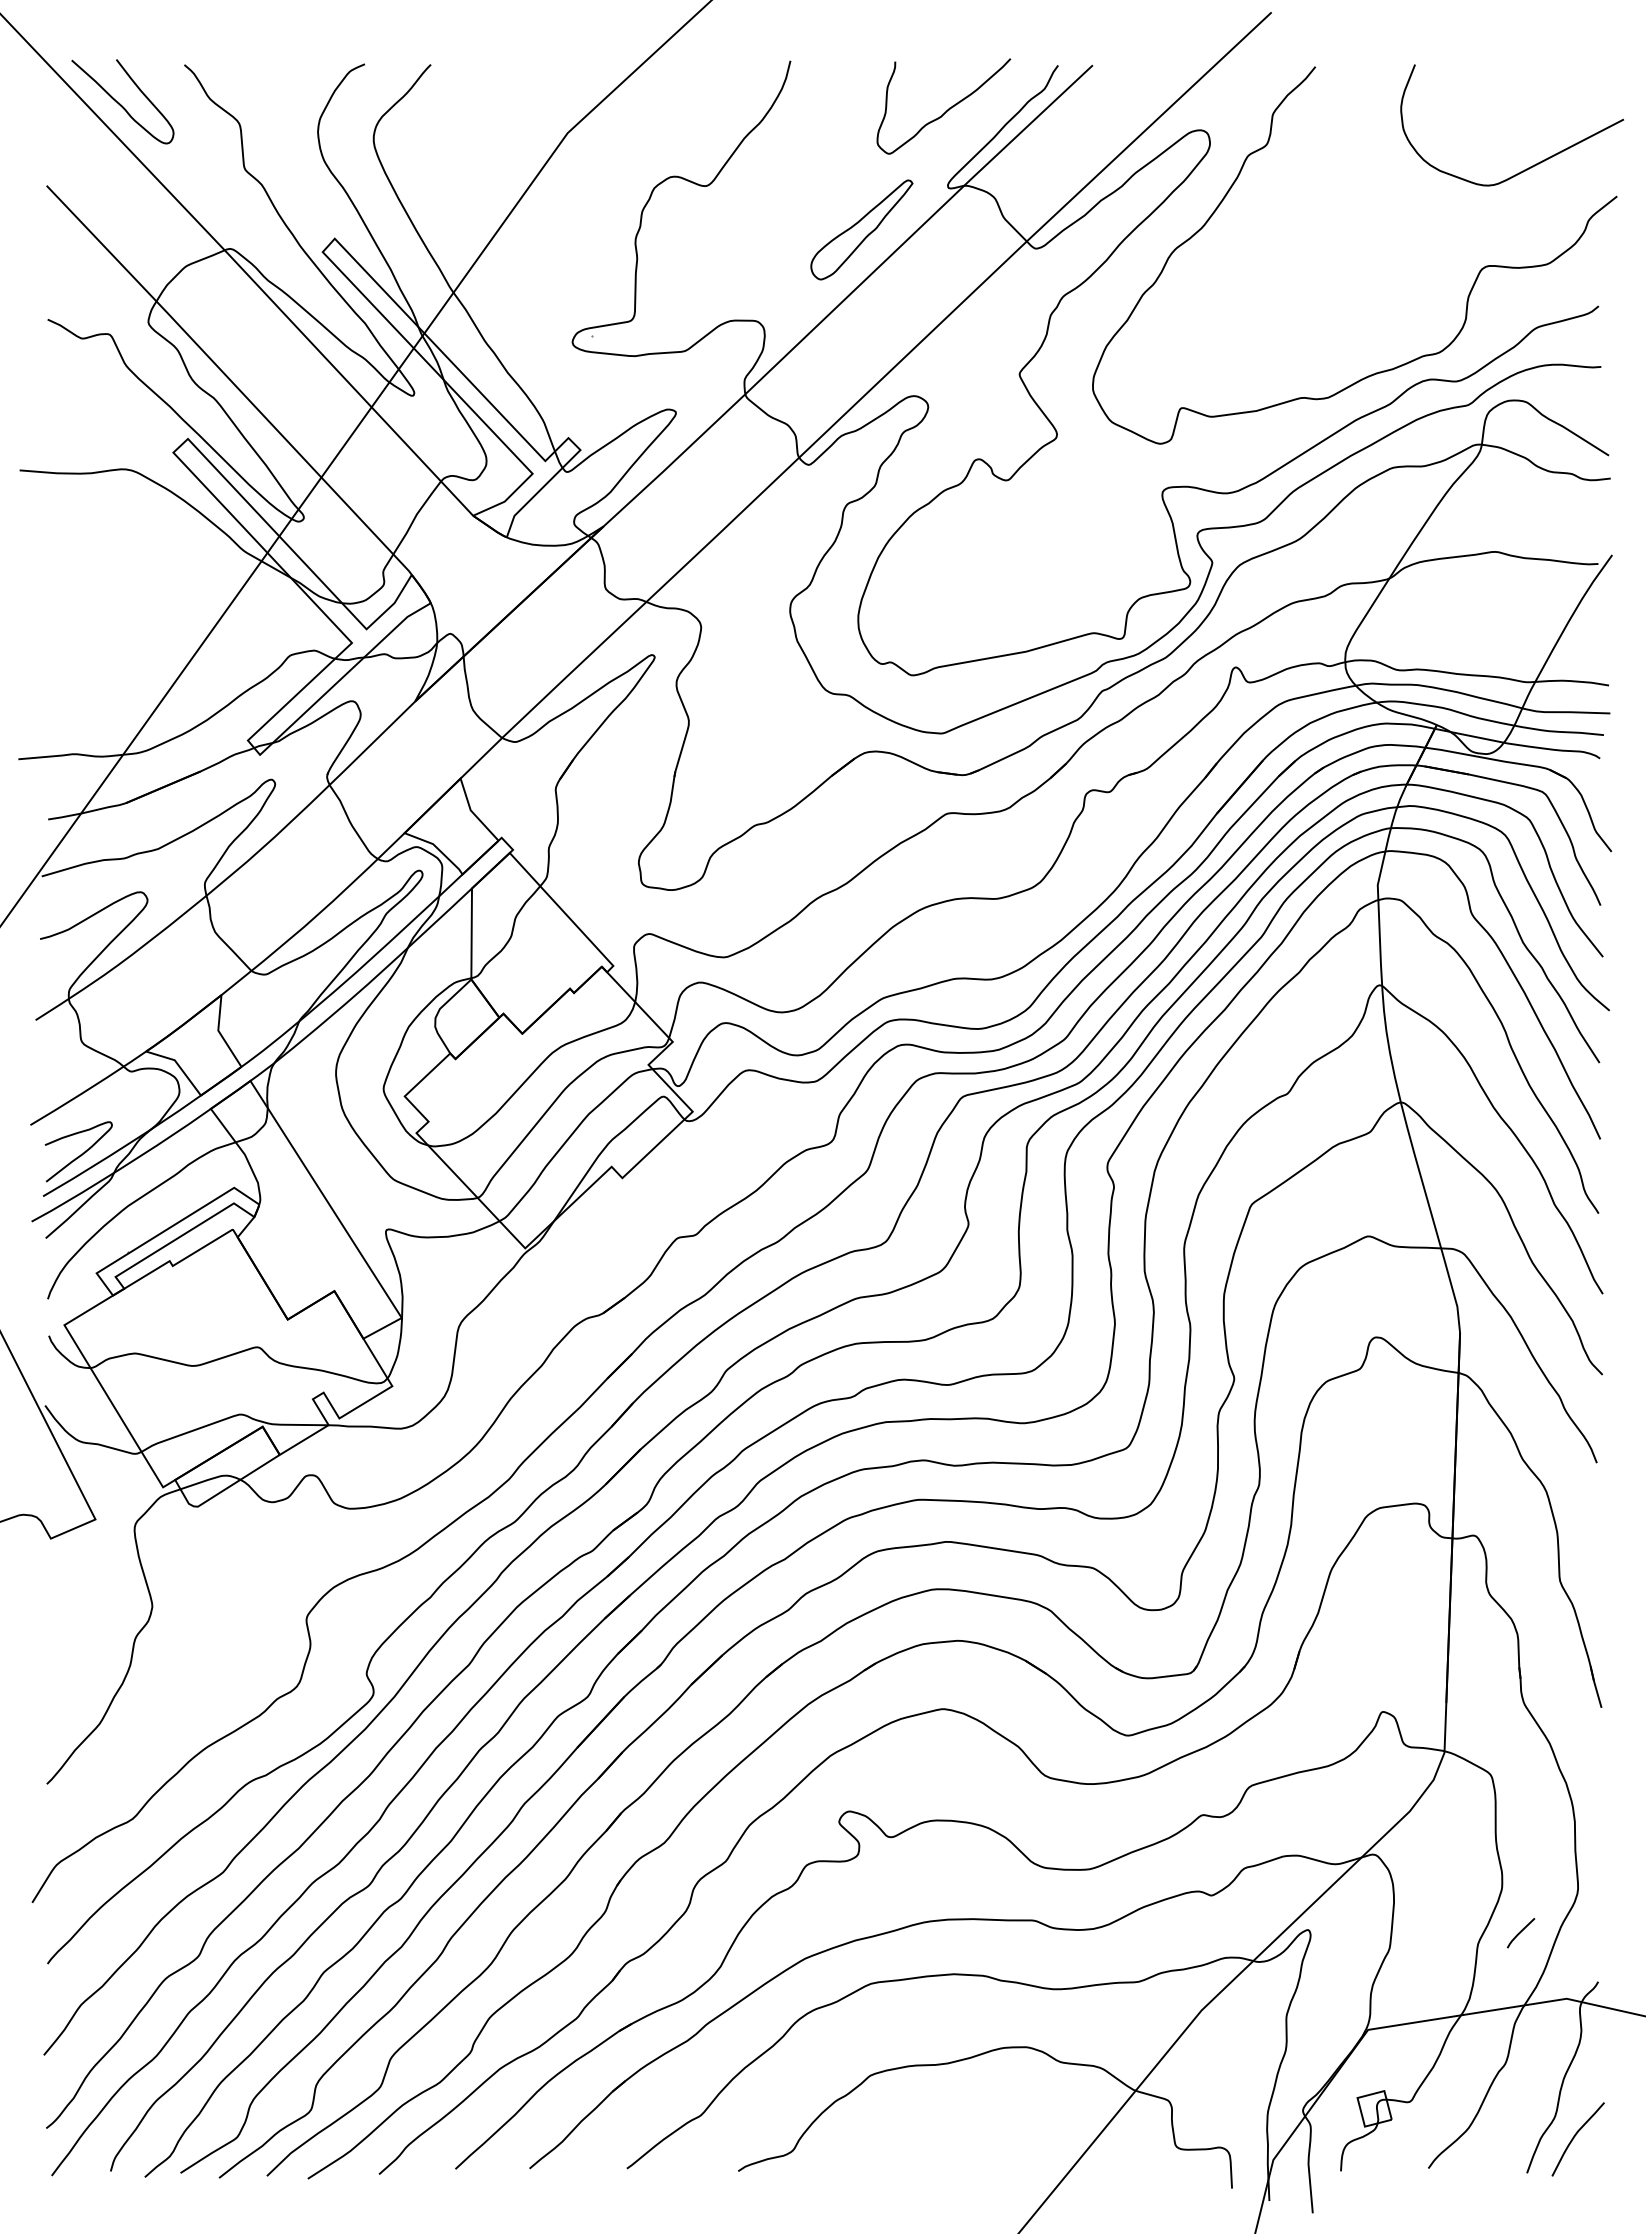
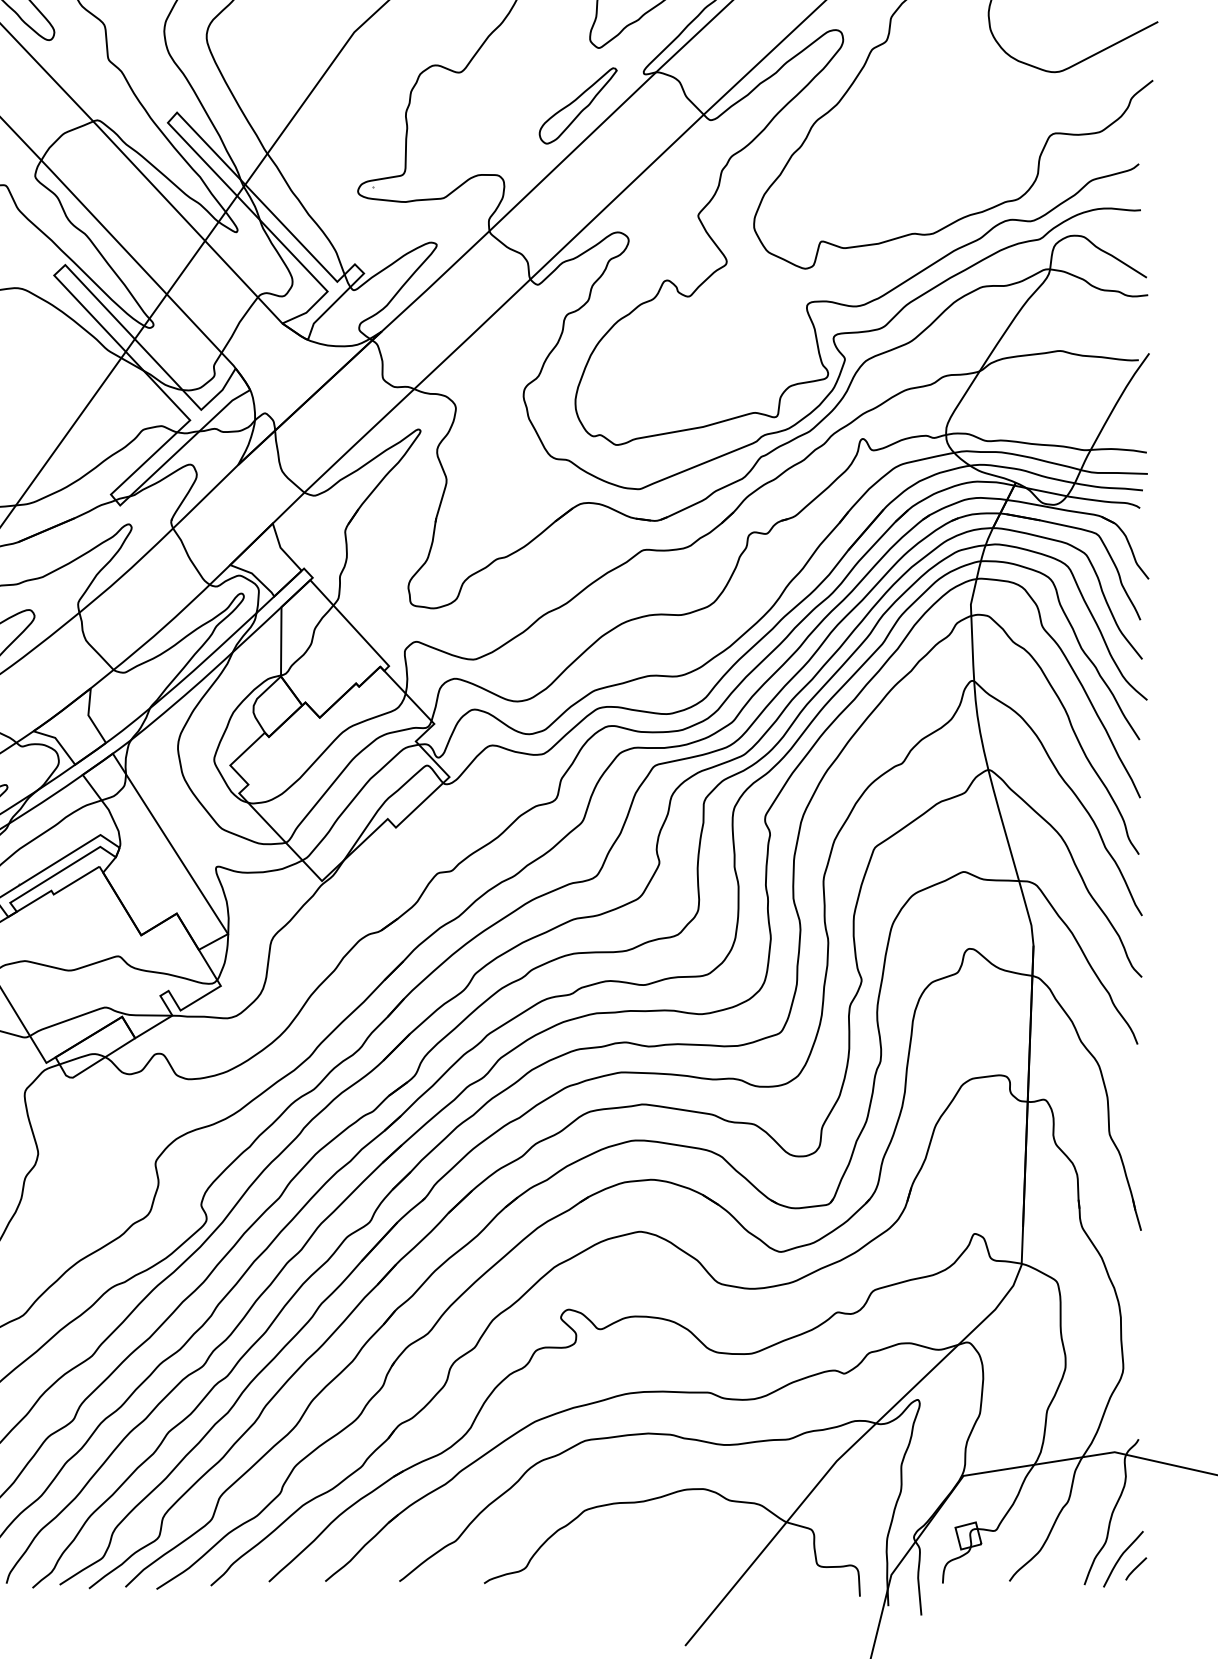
line: (1520, 1933) -> (1135, 1569), moved

